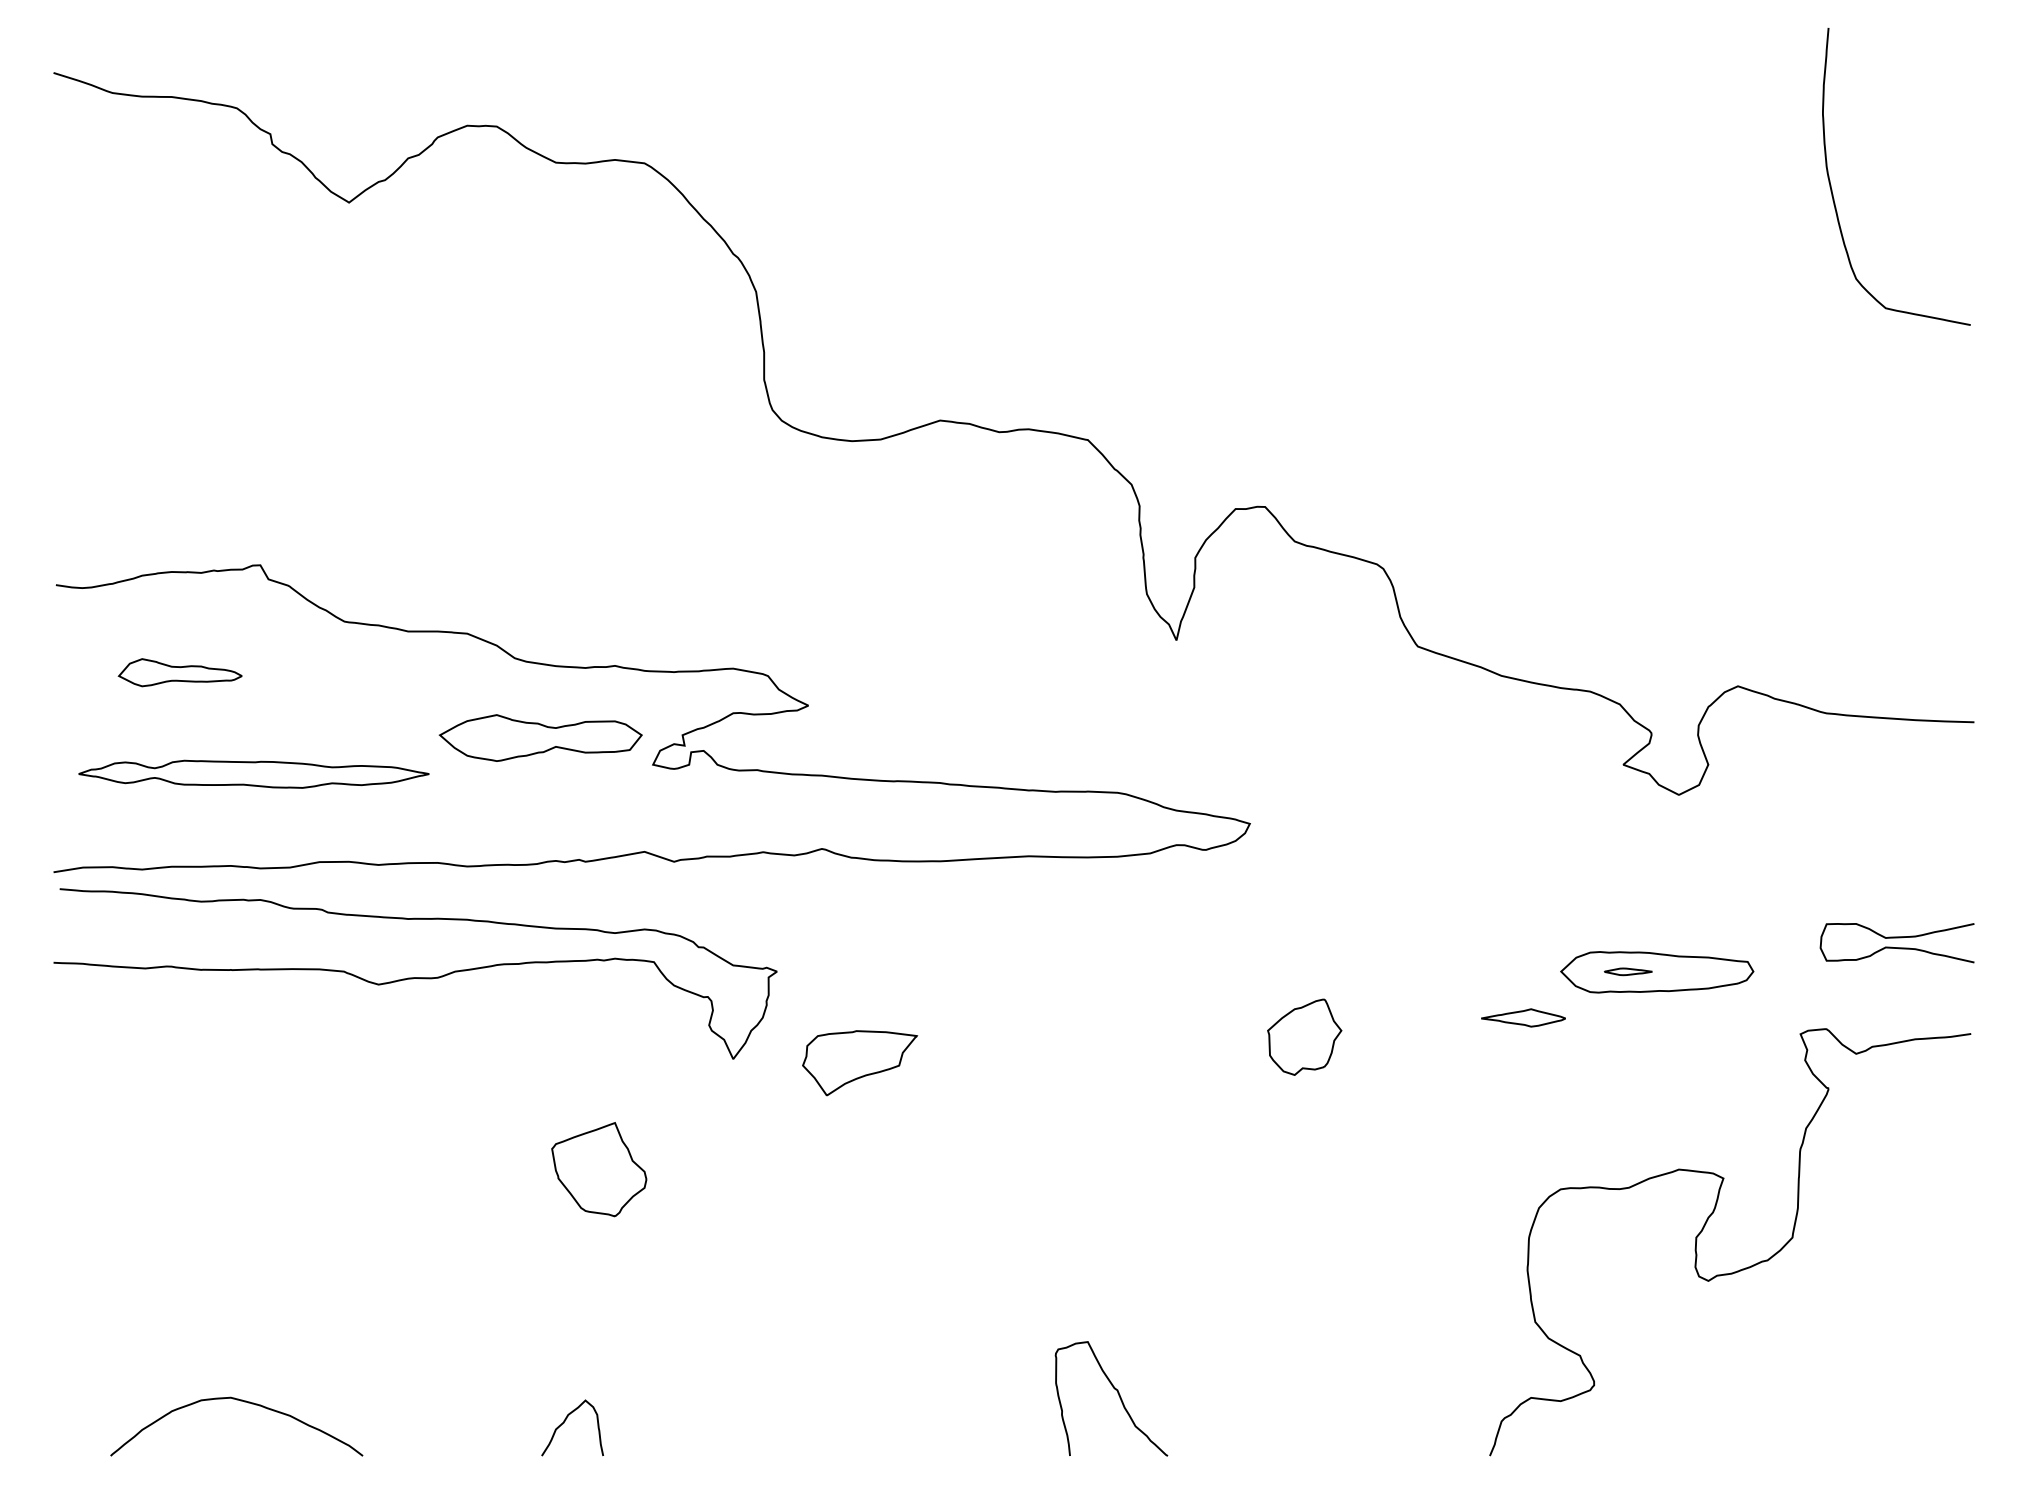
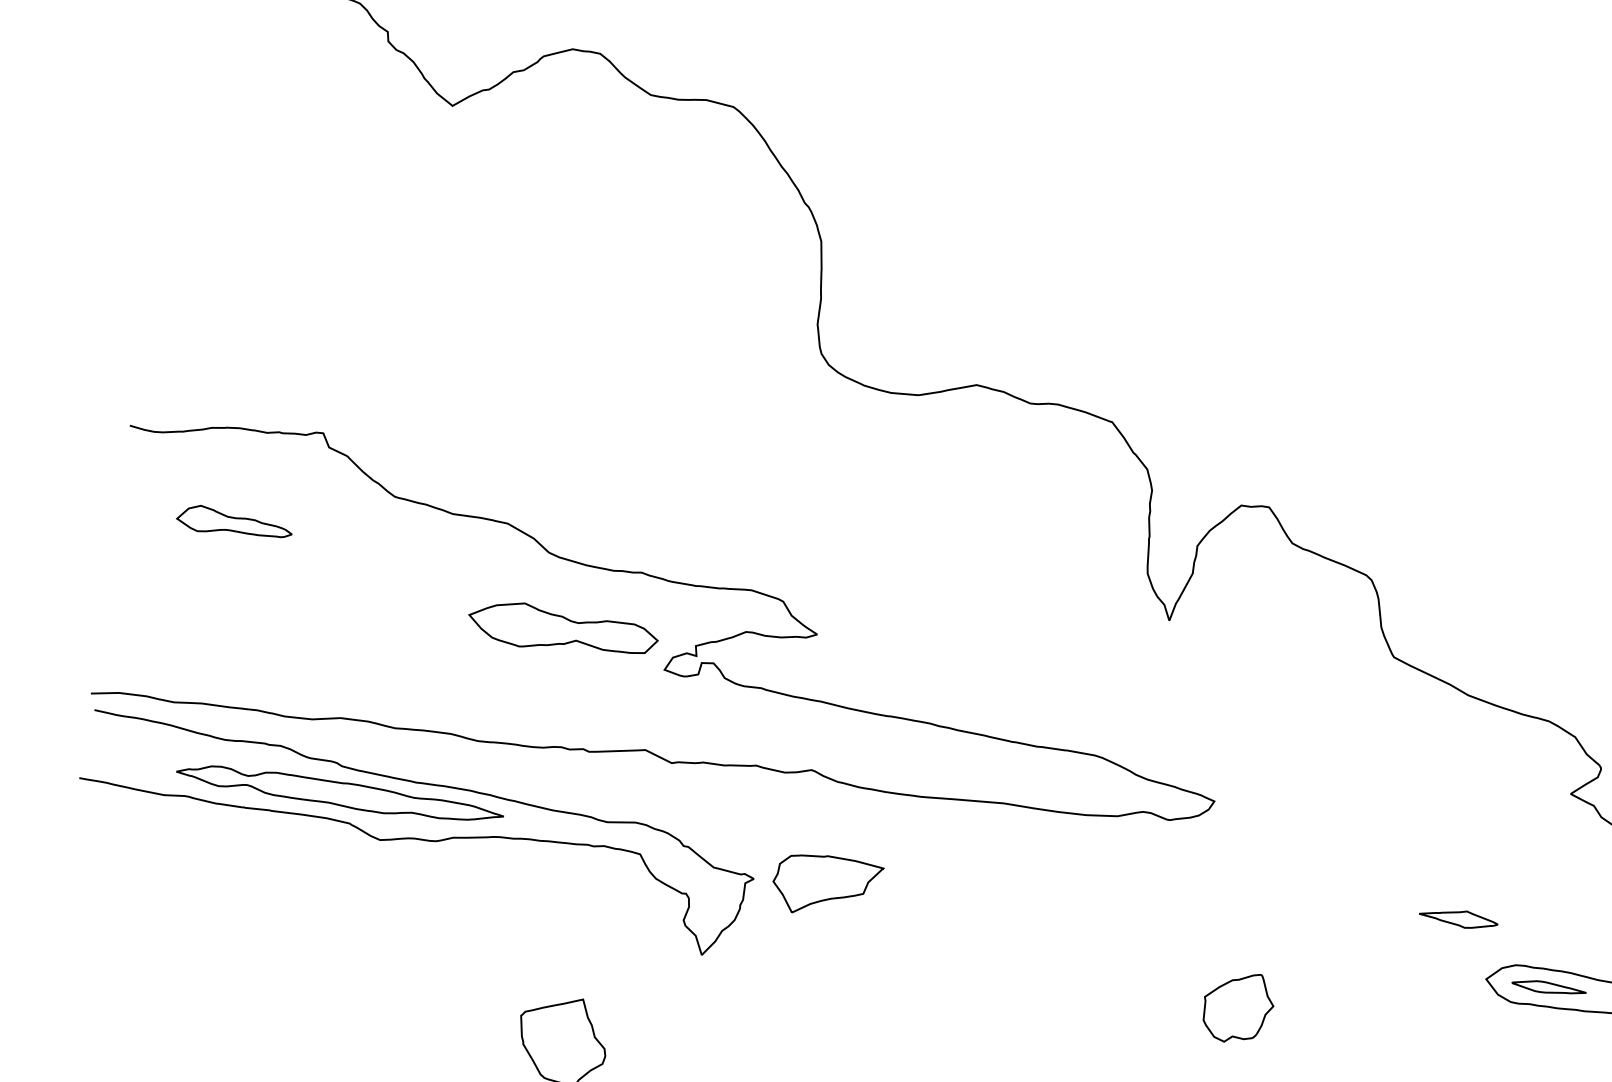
part: (253, 773) -> (339, 793), moved
part: (1628, 971) -> (1549, 987), size x1.67
part: (1523, 1017) -> (1458, 918), moved
part: (860, 1063) -> (827, 886), moved

